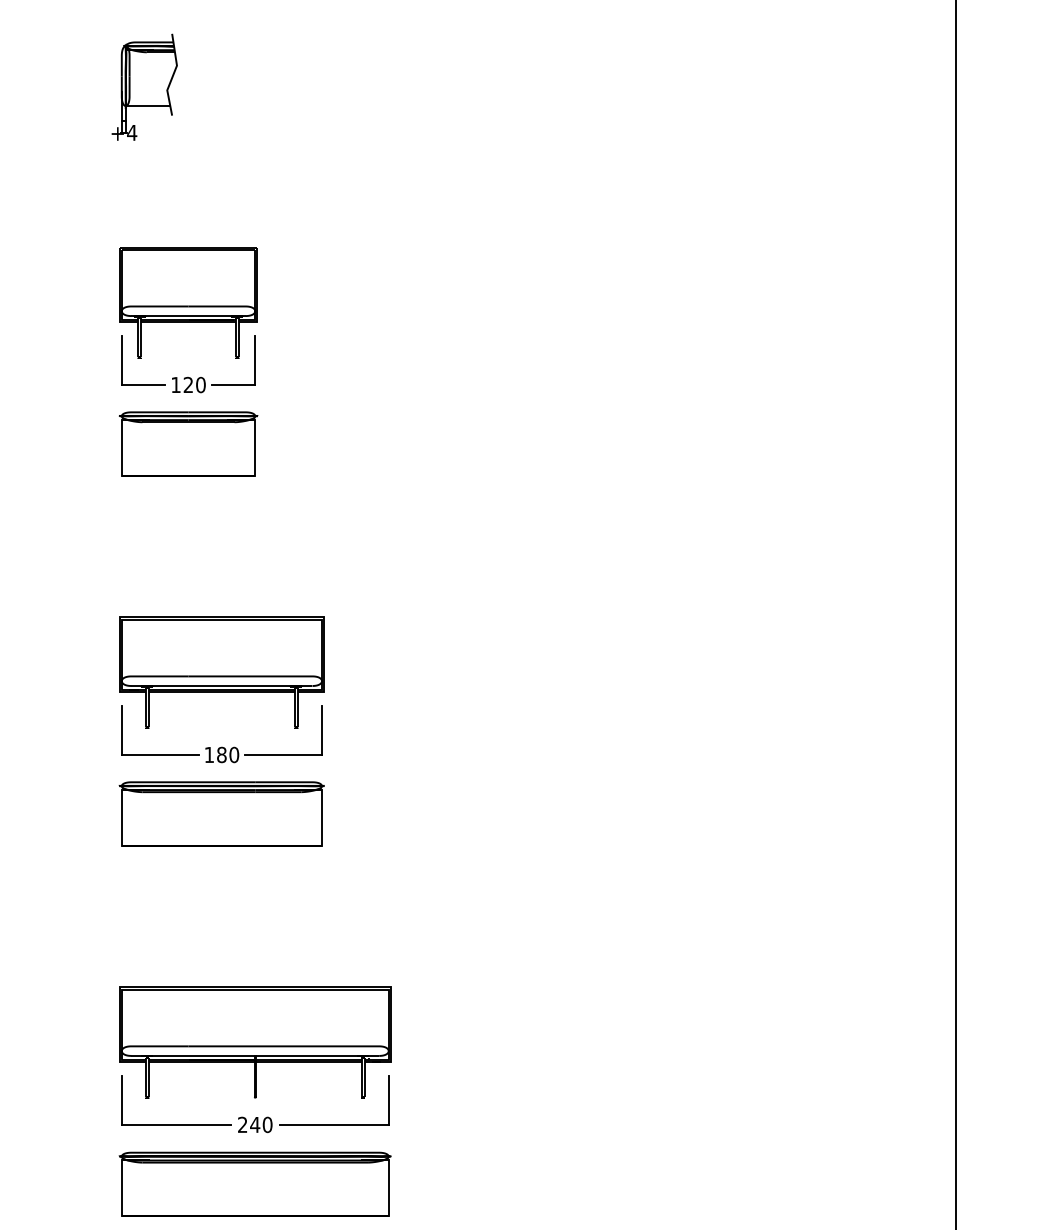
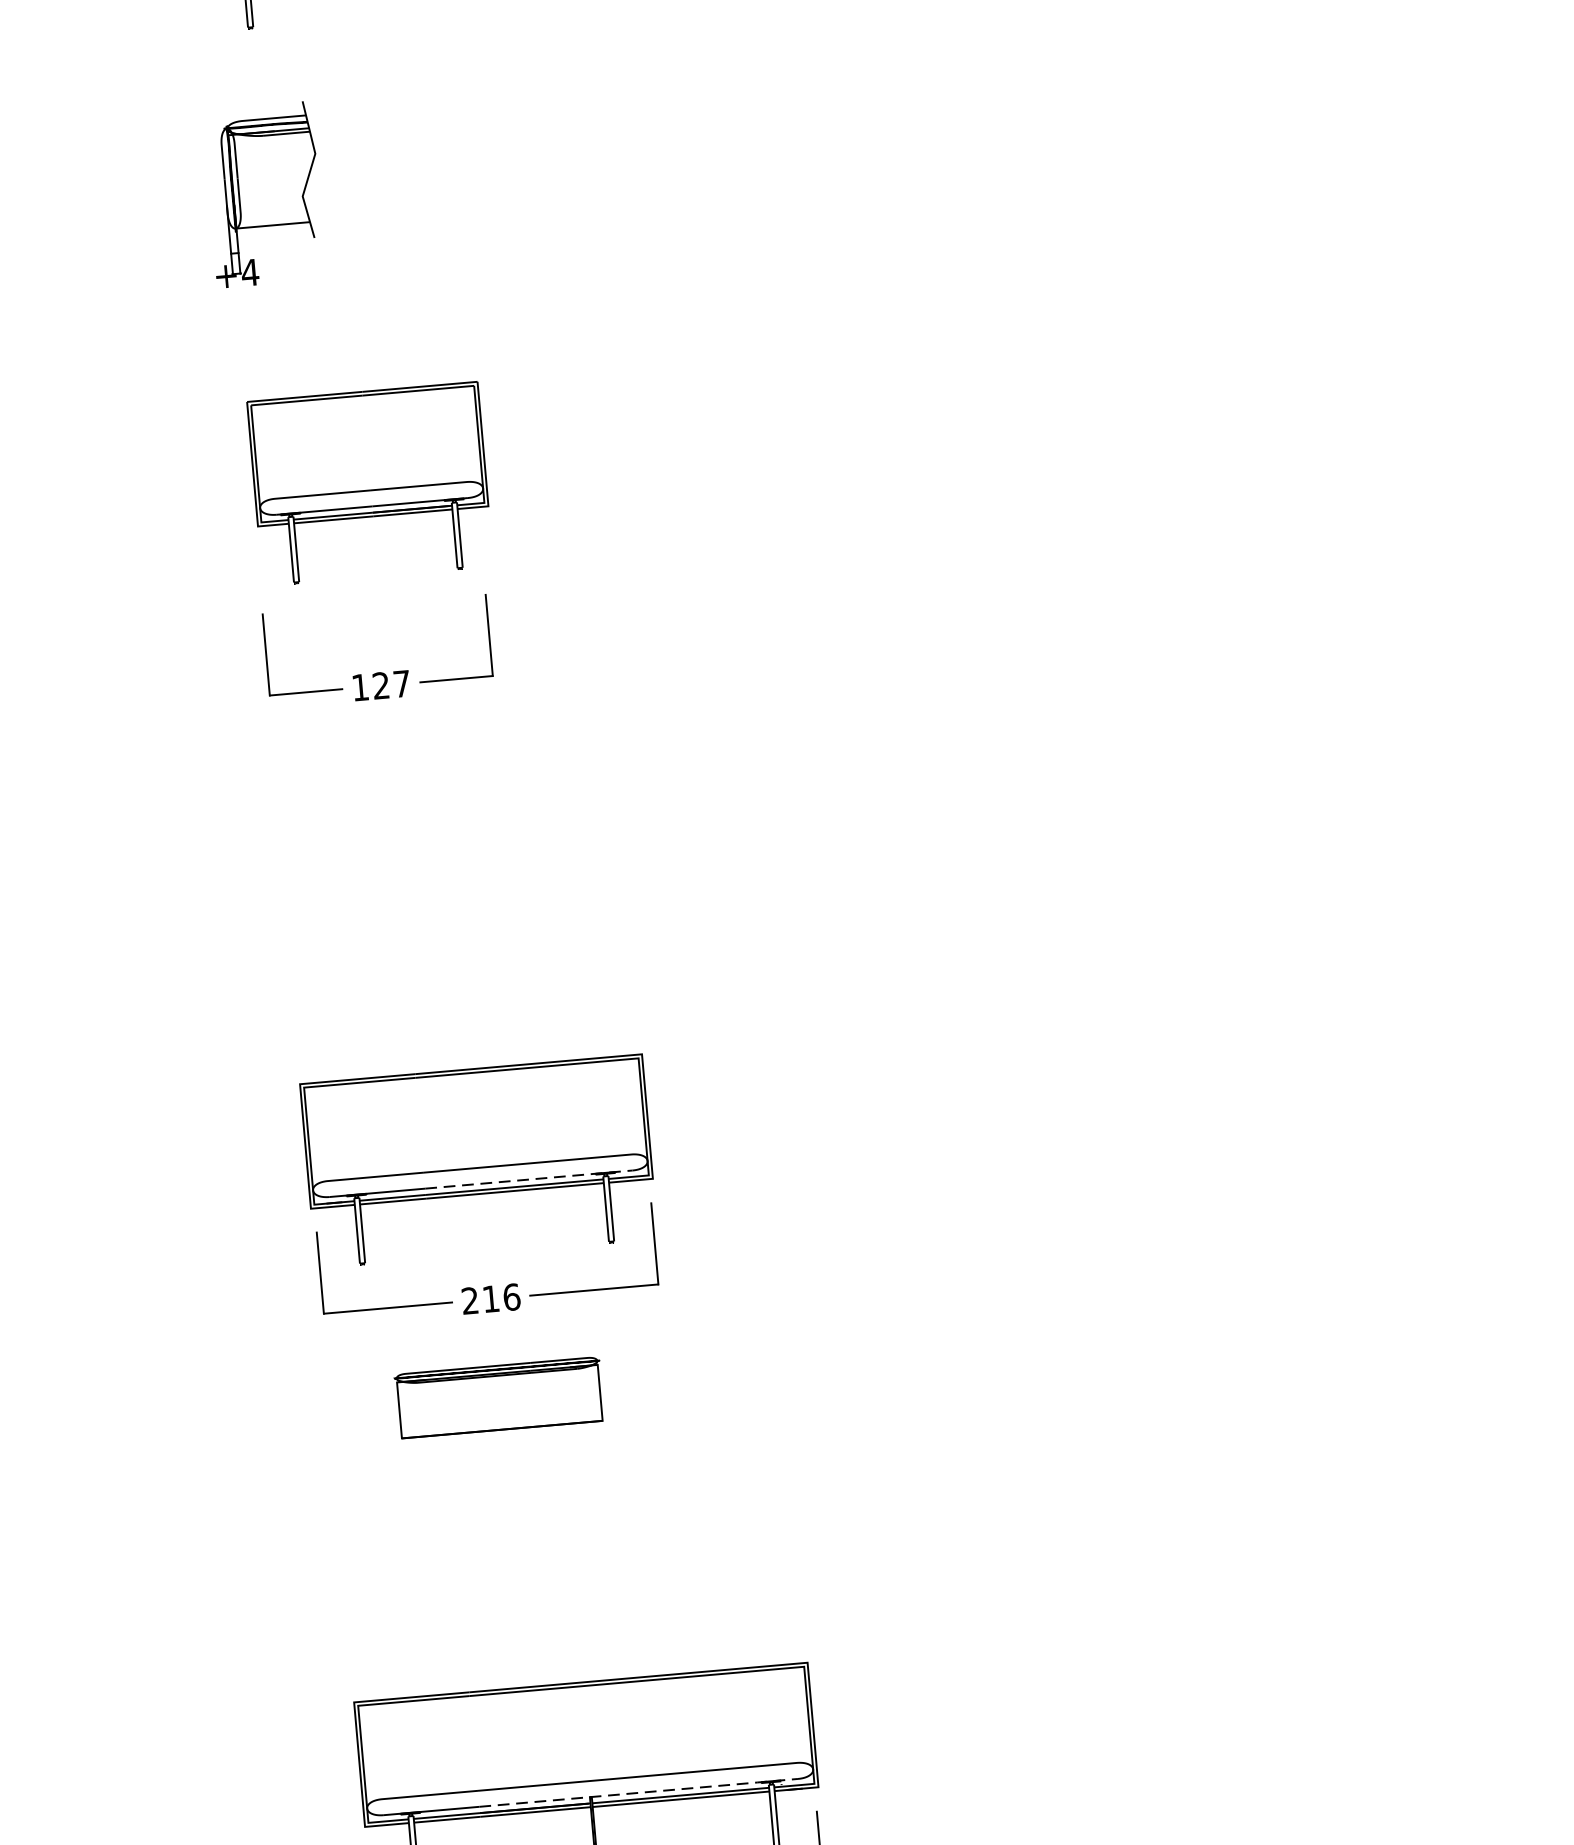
part: (188, 302) -> (370, 483), moved
text: (200, 384) -> (401, 683), 120 -> 127
part: (188, 443) -> (389, 783), removed
line: (251, 685) -> (530, 1178), solid -> dashed
text: (221, 754) -> (490, 1298), 180 -> 216
part: (221, 813) -> (499, 1396), size x0.6
line: (285, 1055) -> (641, 1791), solid -> dashed

